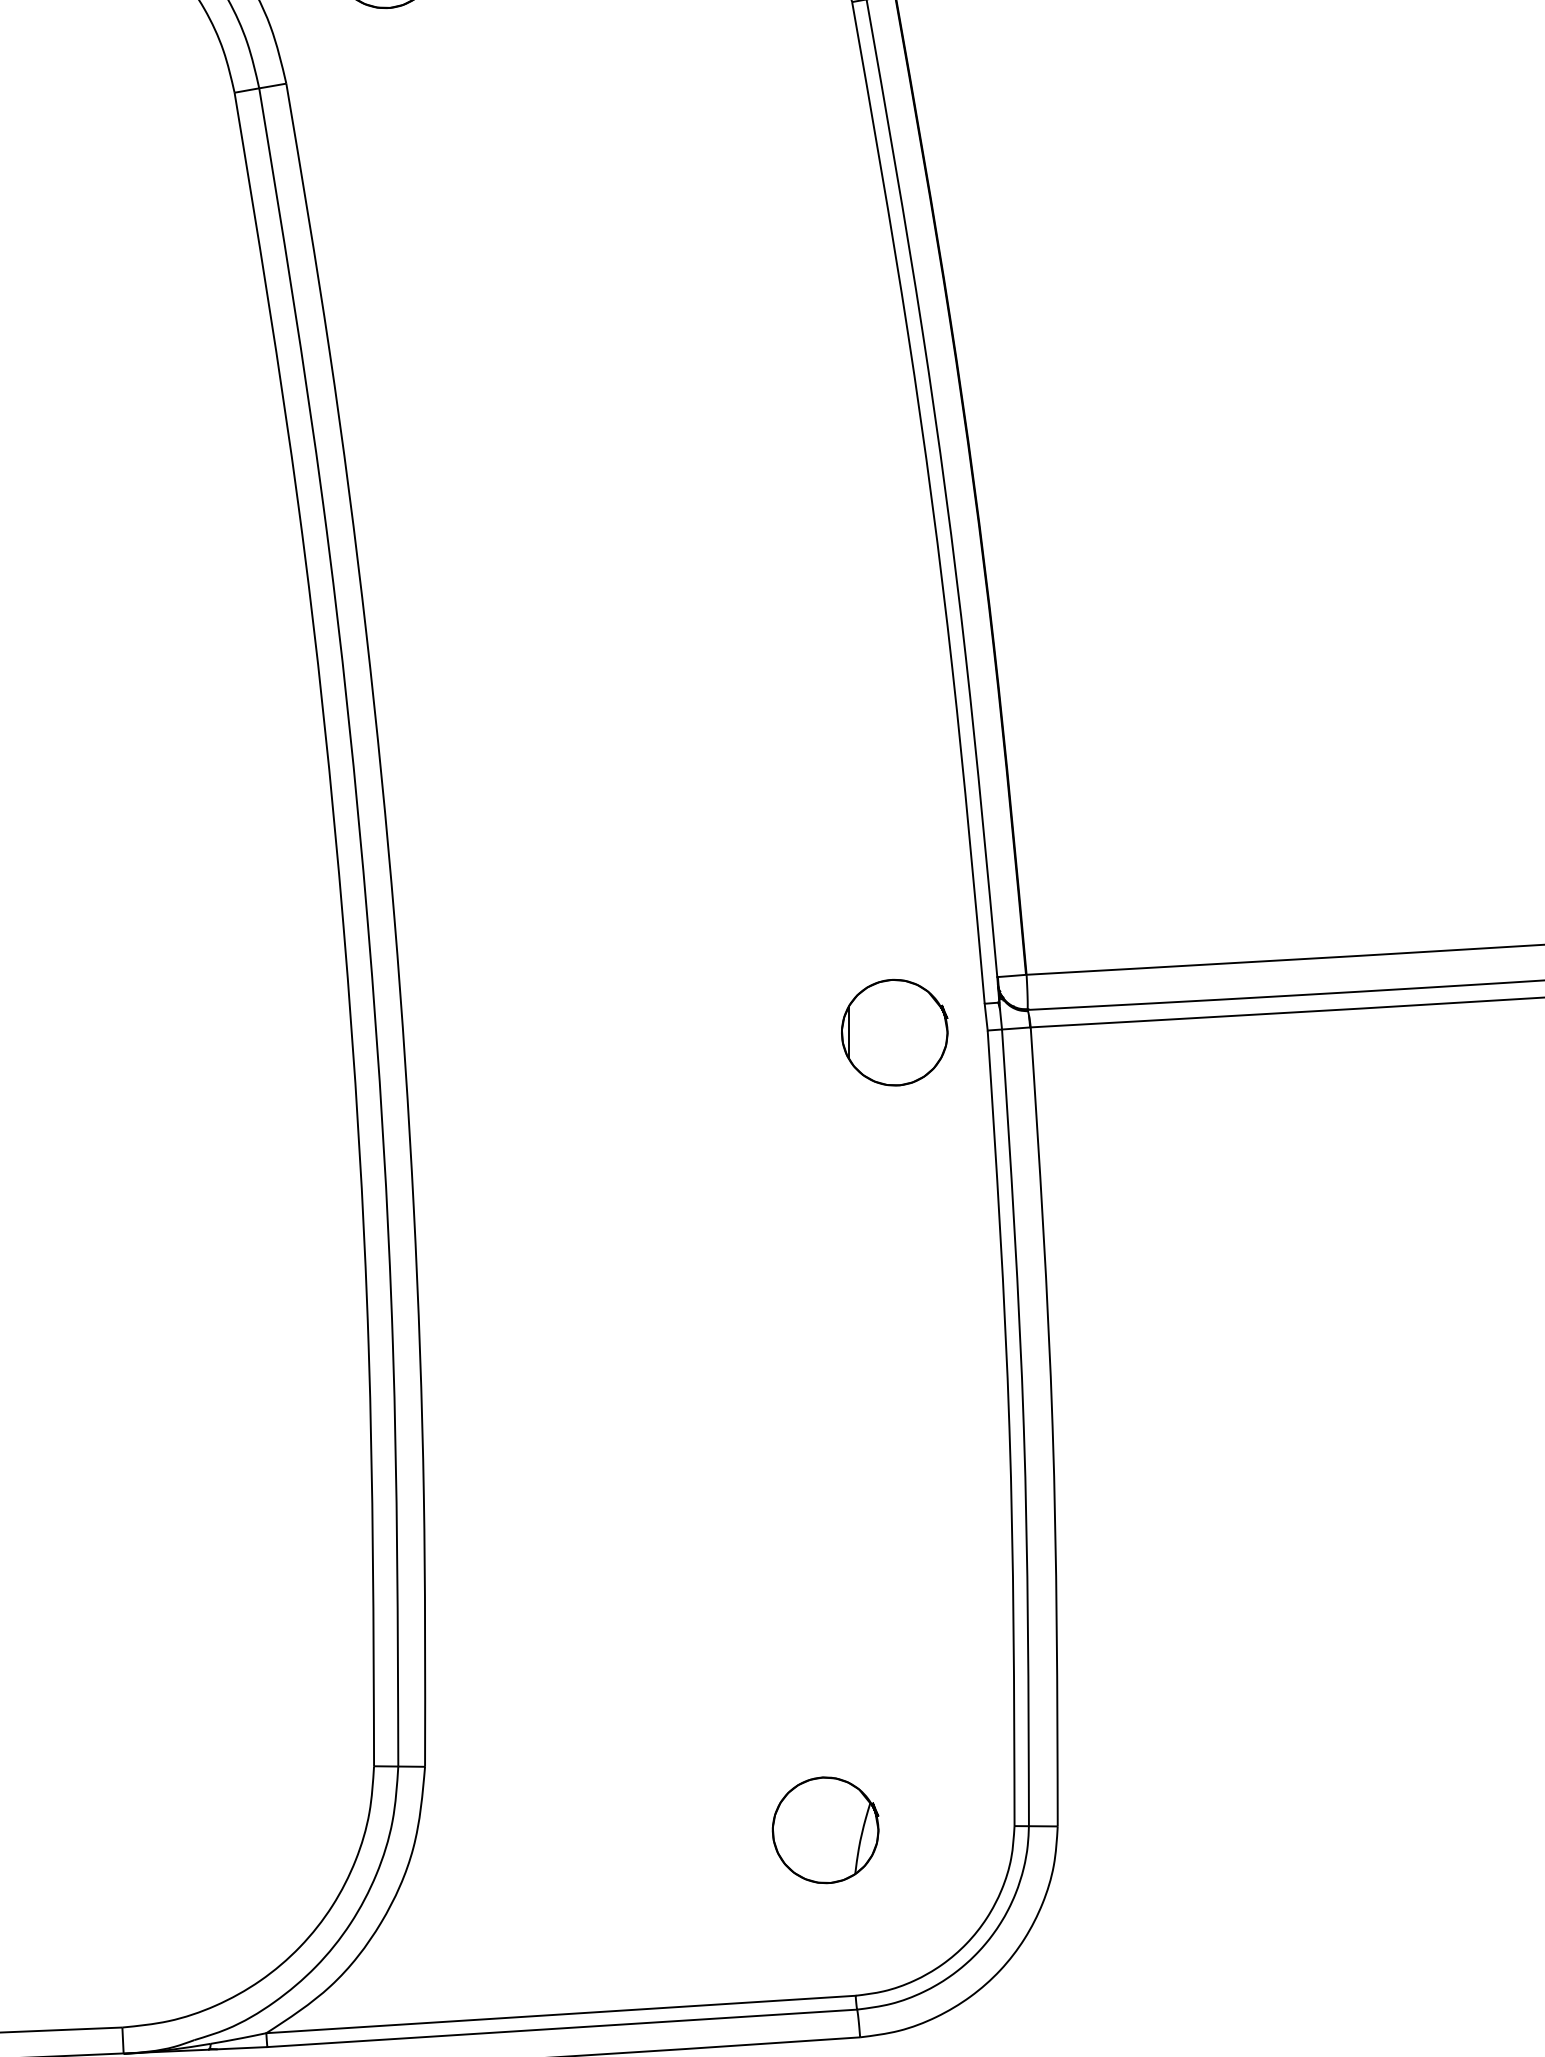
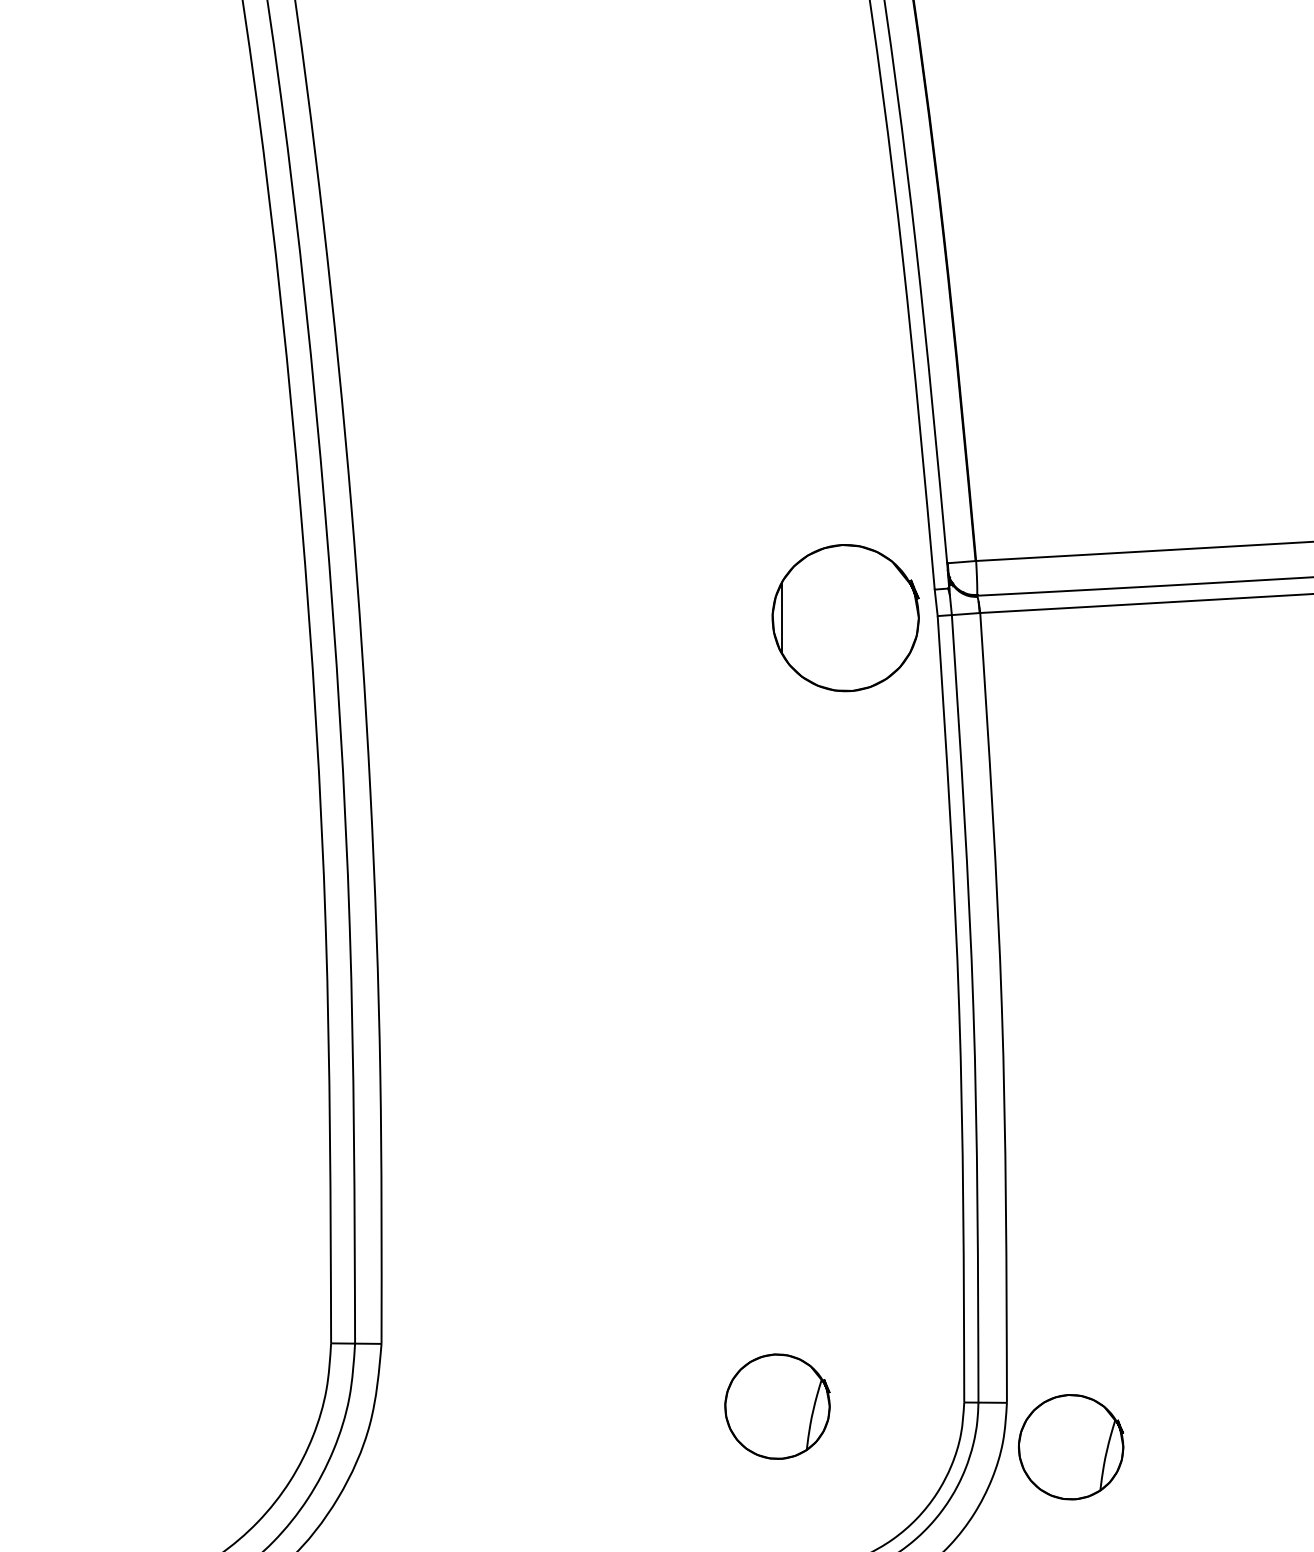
part: (894, 1032) -> (845, 618), size x1.4
part: (1122, 1871) -> (1070, 1447), added

